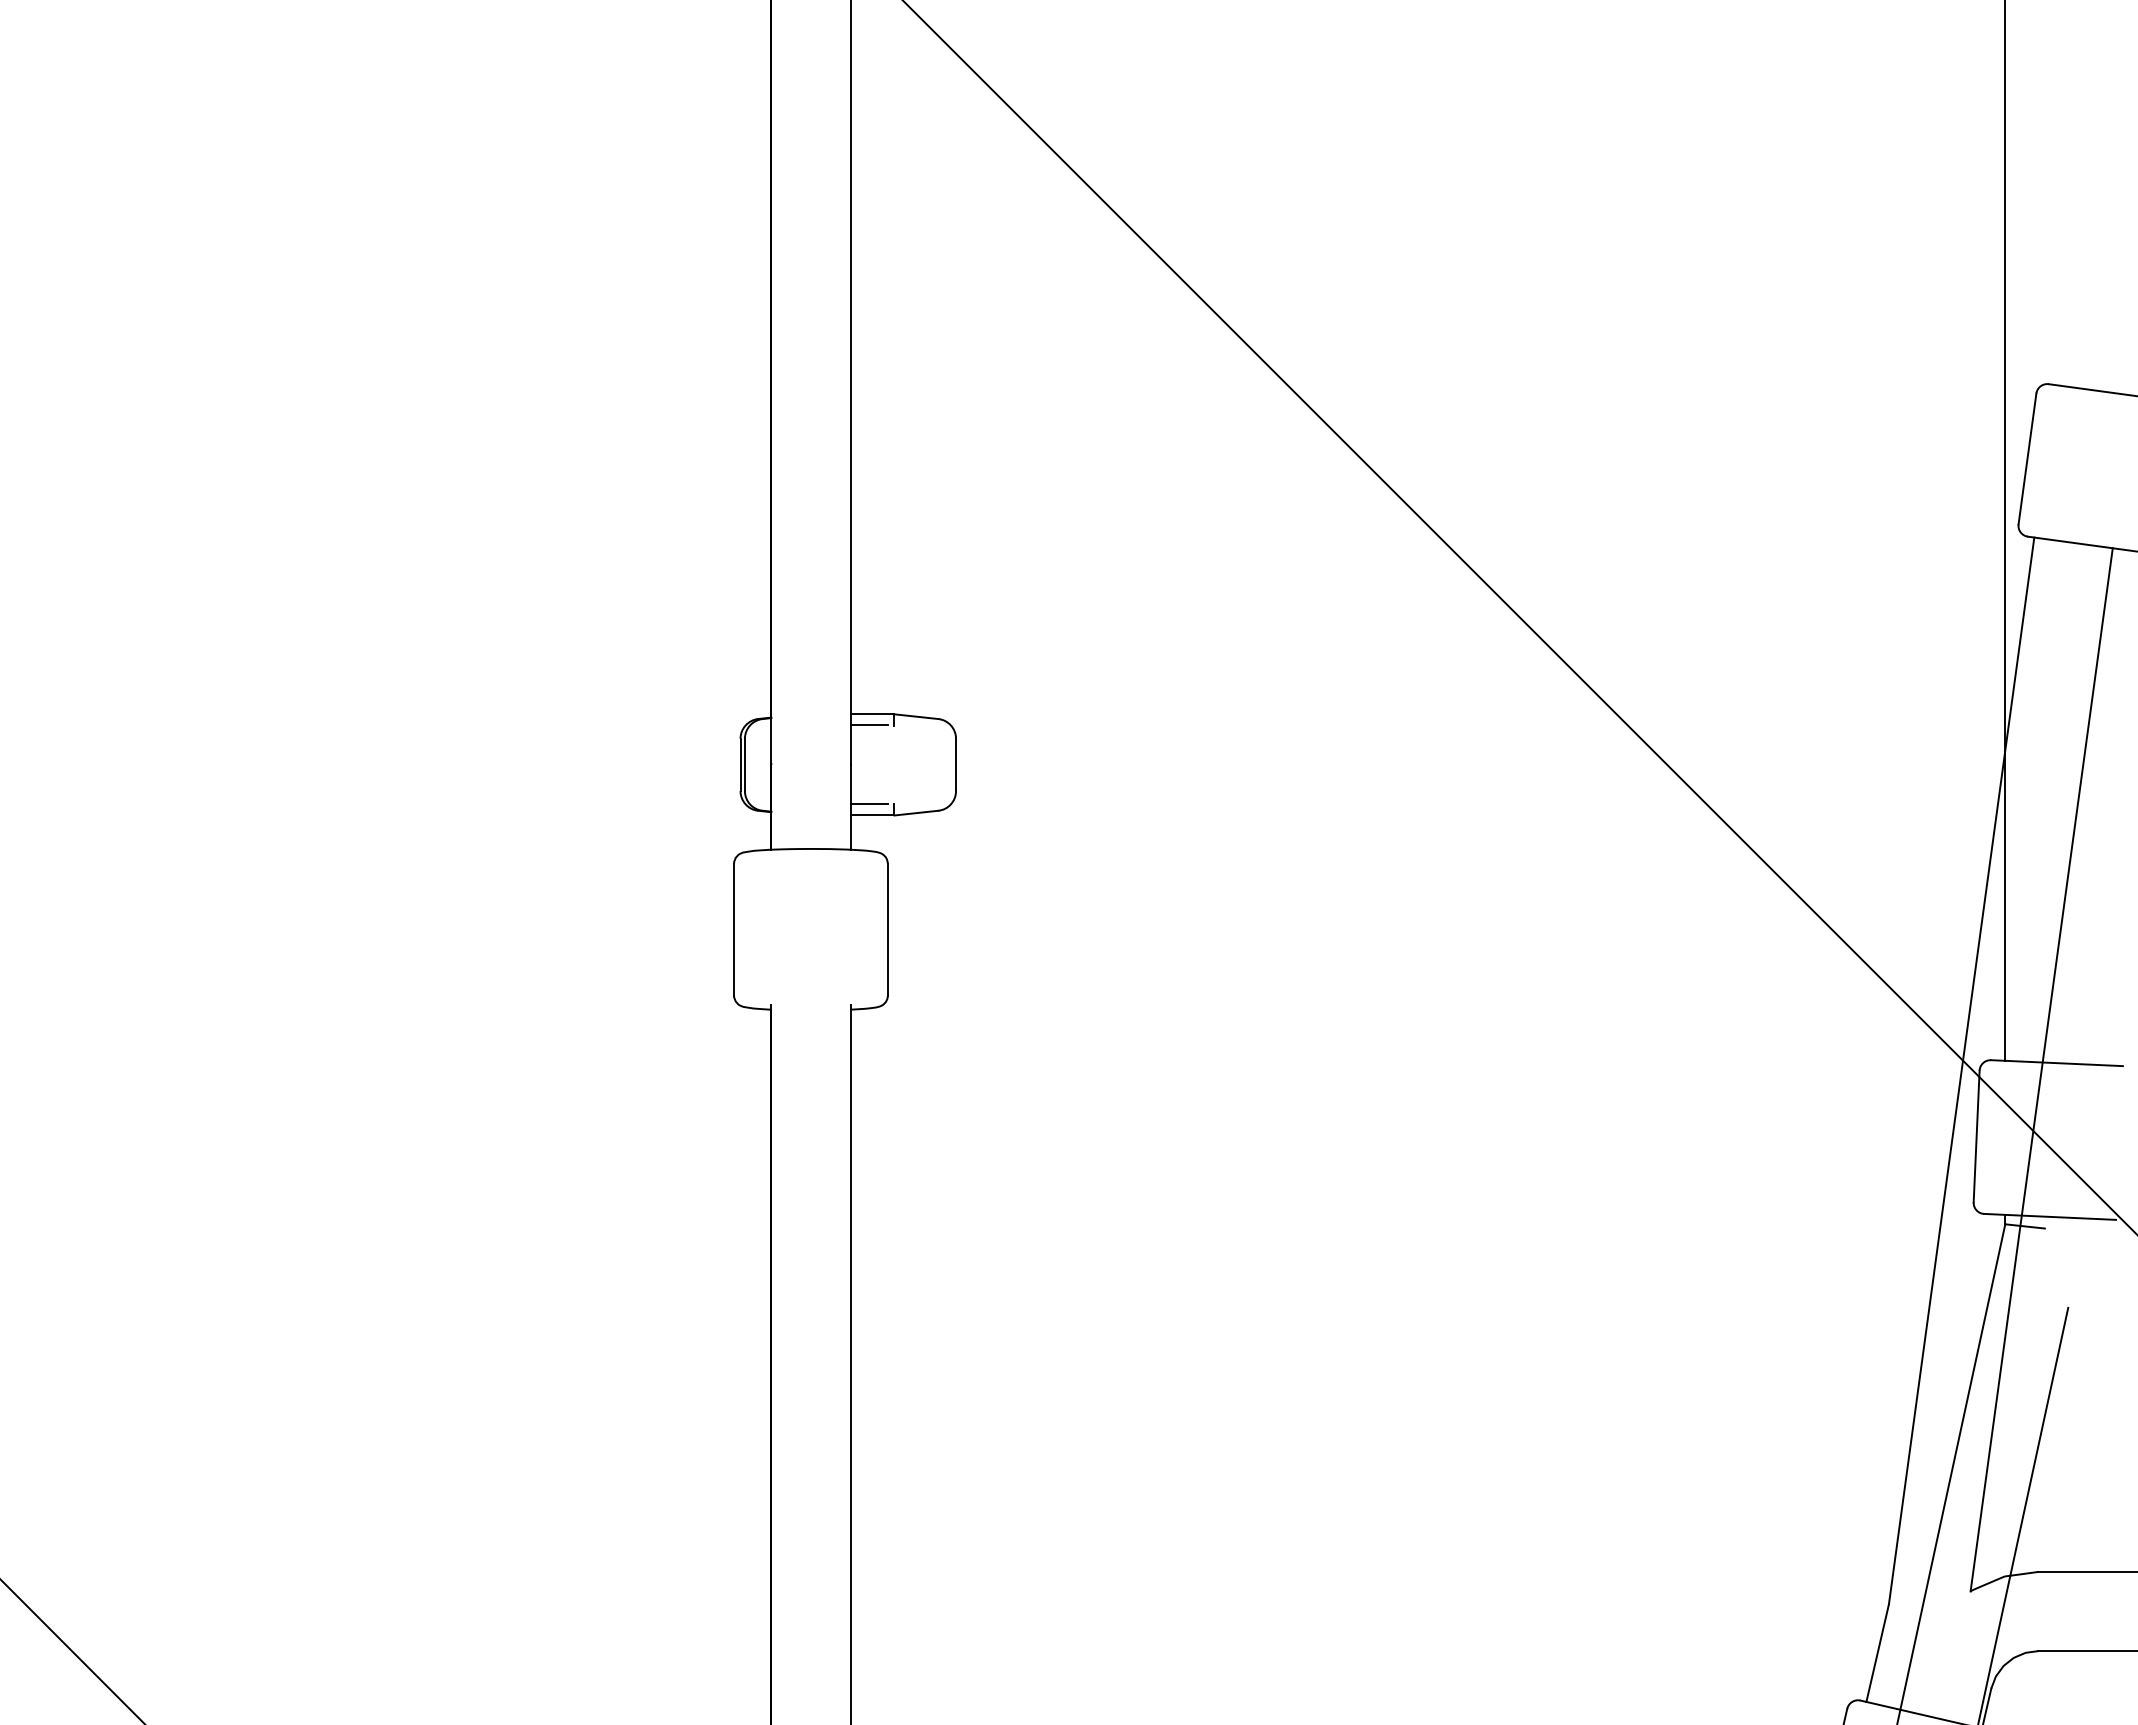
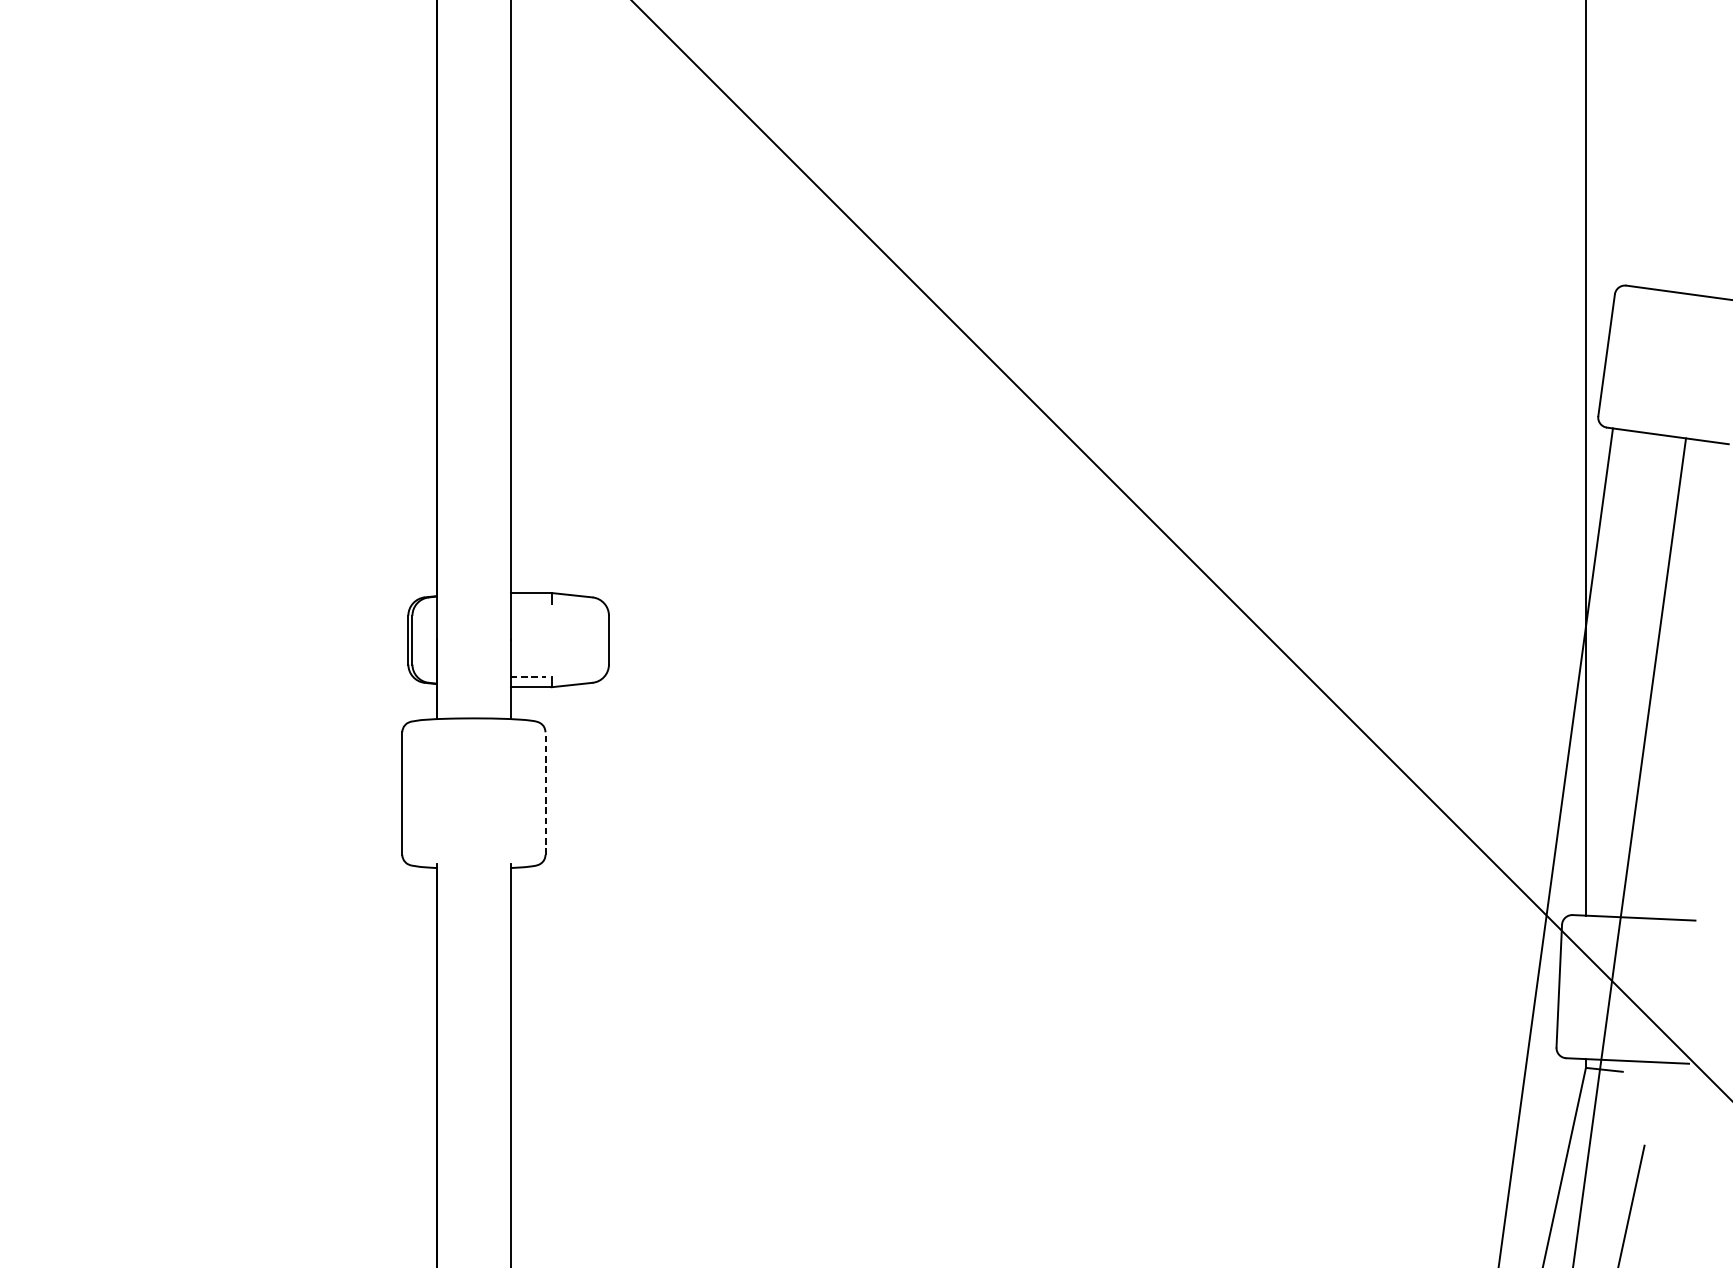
line: (869, 725) -> (528, 603), removed
line: (869, 804) -> (528, 676), solid -> dashed
line: (887, 929) -> (545, 793), solid -> dashed

